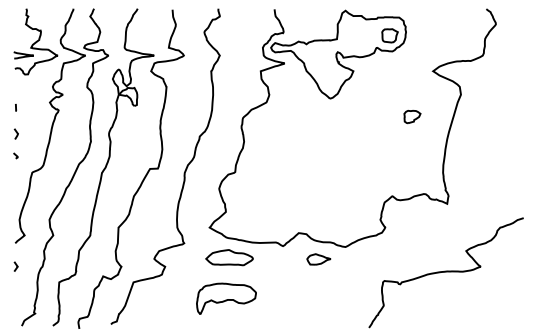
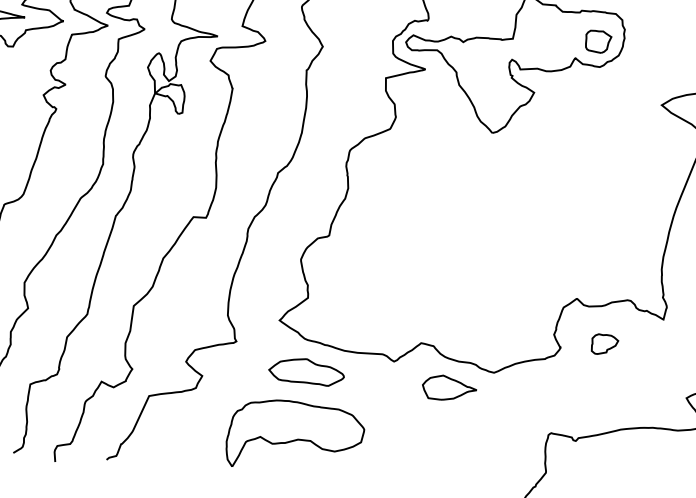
part: (412, 117) -> (604, 345), moved
part: (318, 259) -> (448, 388), size x1.43
part: (226, 298) -> (295, 436), size x1.43

